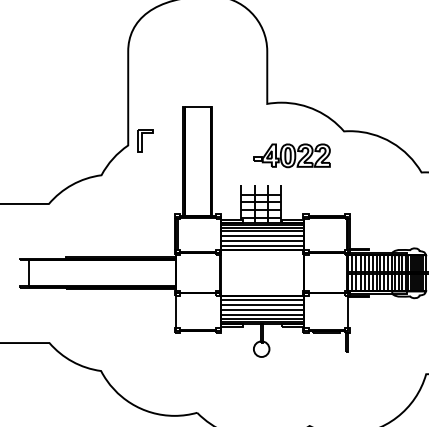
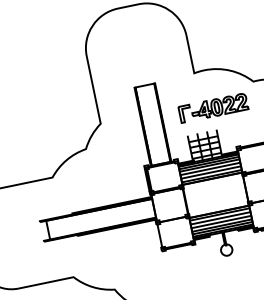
part: (145, 140) -> (185, 113), moved

